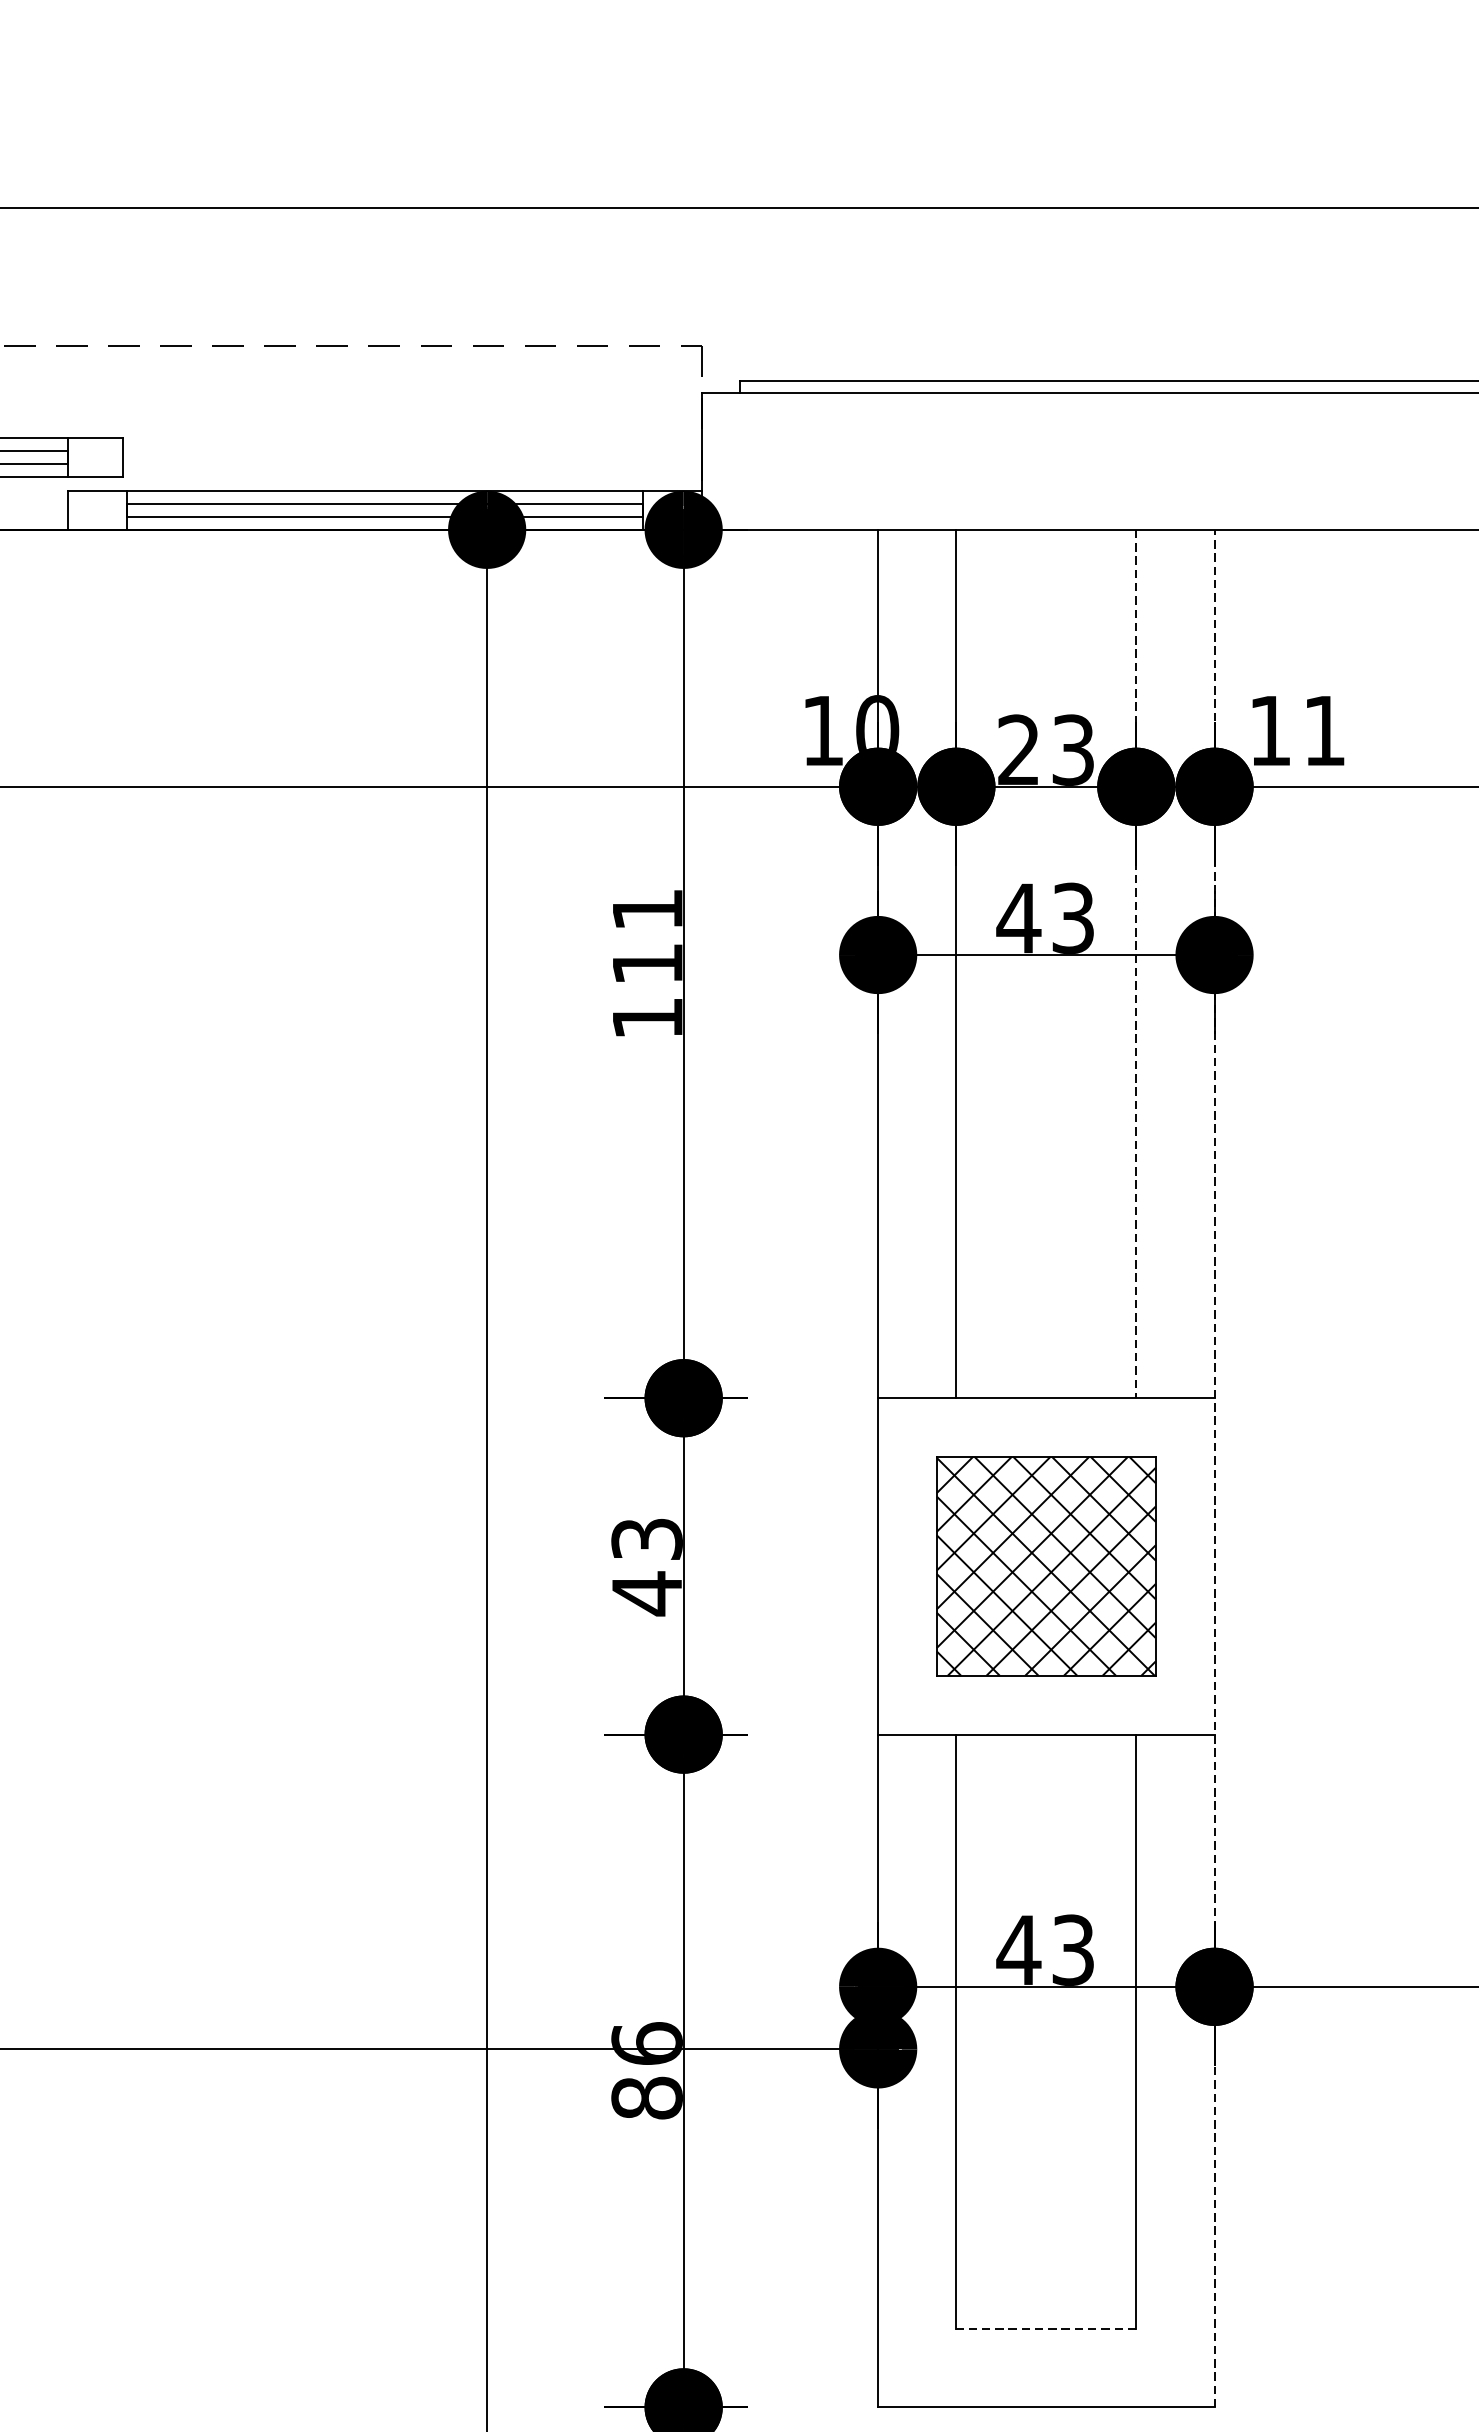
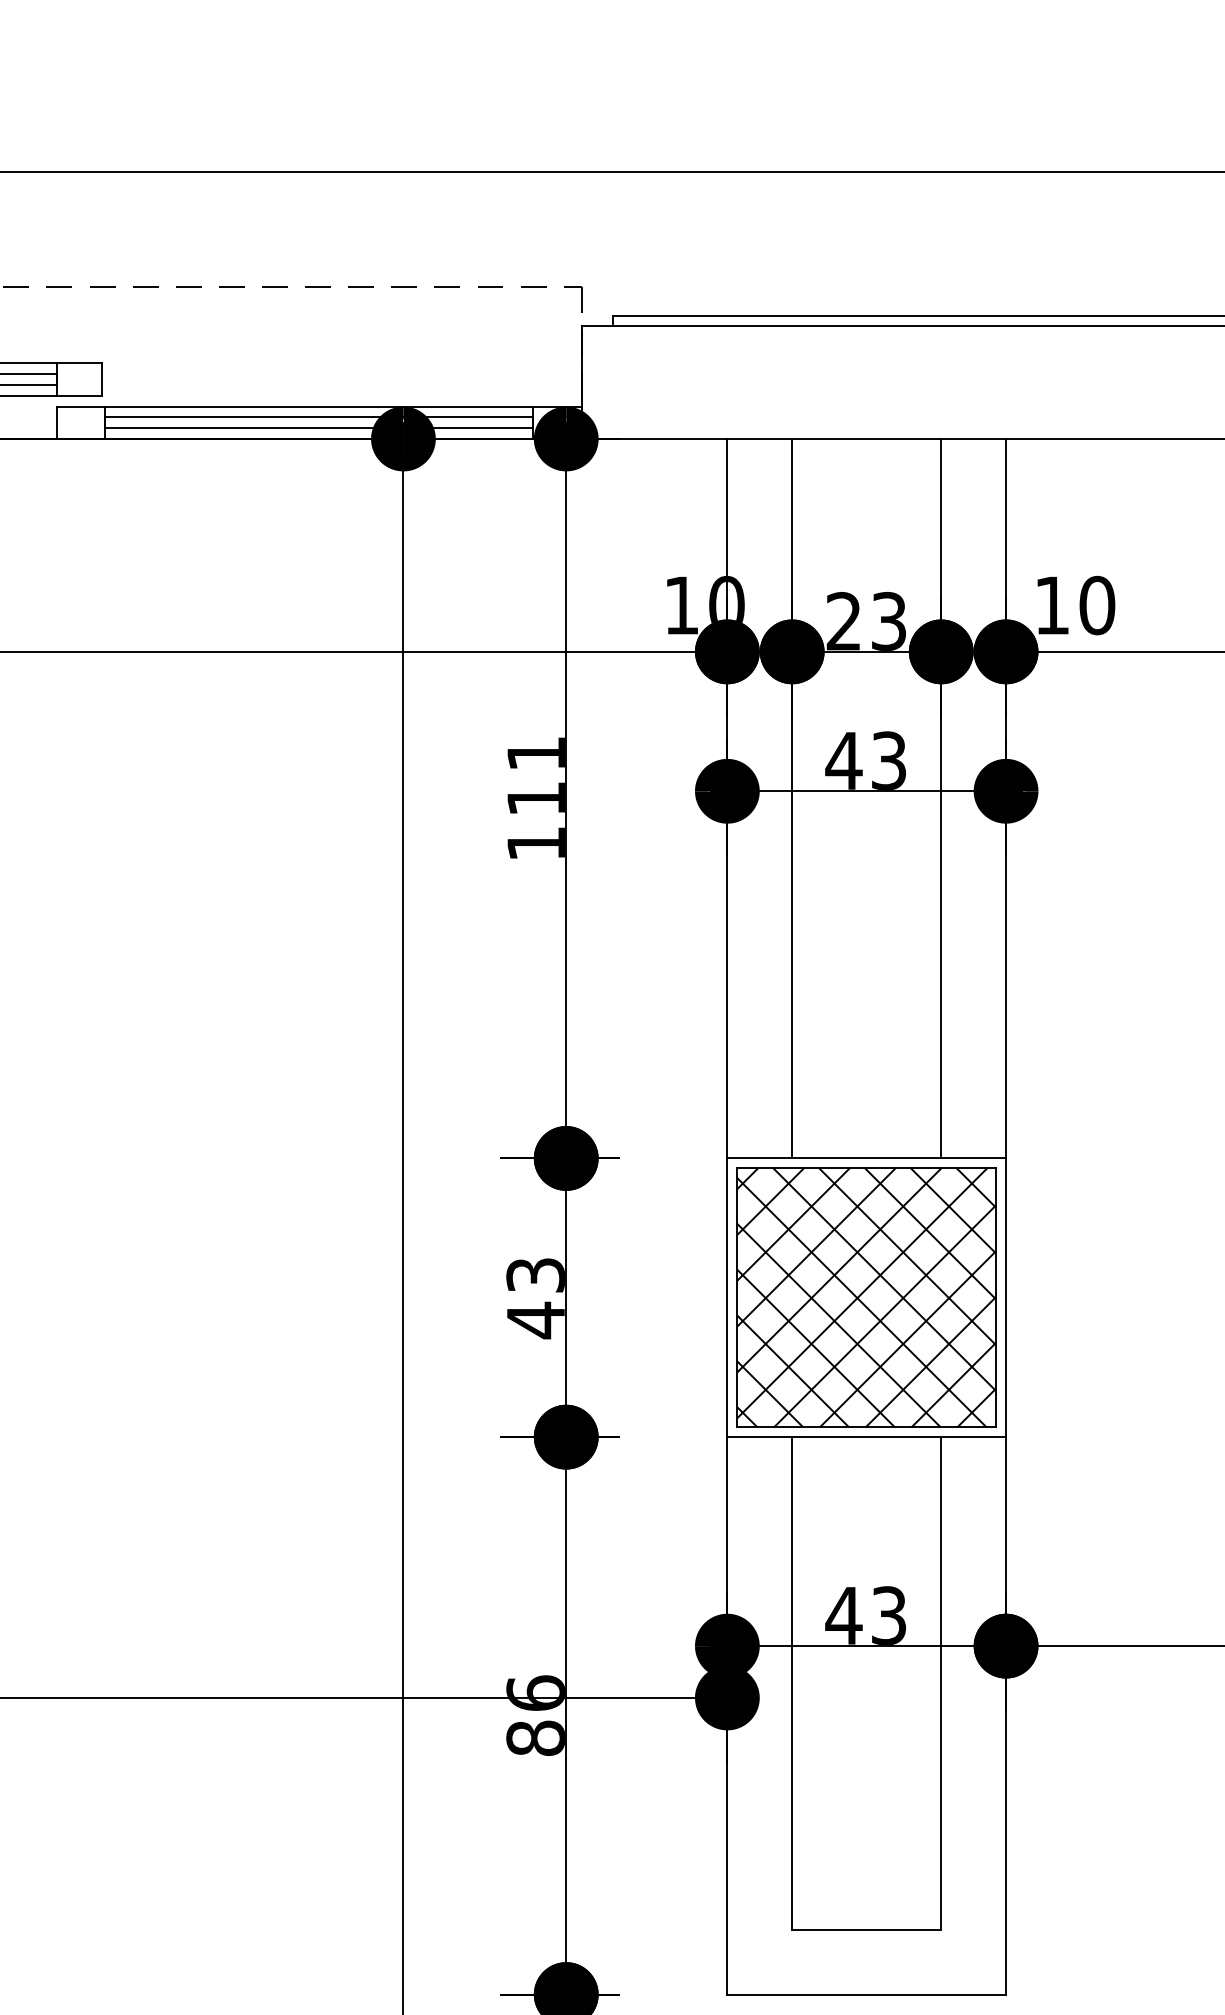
text: (1324, 730) -> (1097, 605), 11 -> 10
line: (1136, 963) -> (941, 798), dashed -> solid
line: (1215, 1468) -> (1006, 1216), dashed -> solid
part: (1046, 1566) -> (866, 1297), size x1.43
line: (1046, 2328) -> (866, 1929), dashed -> solid

